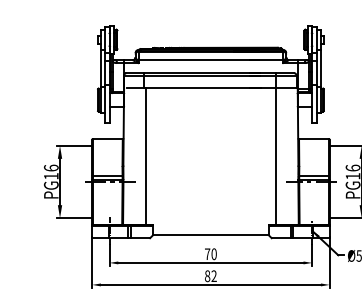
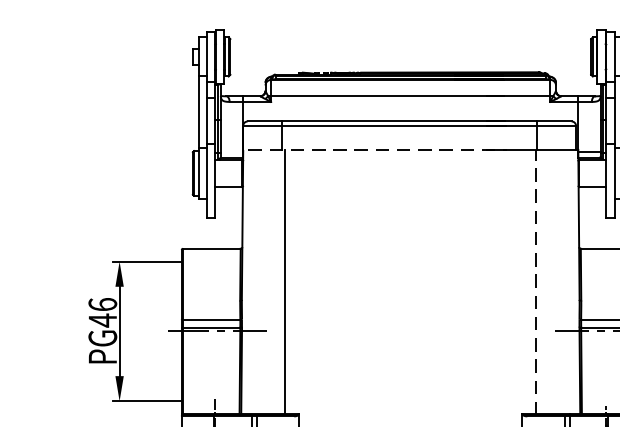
line: (193, 87) -> (377, 149), solid -> dashed
line: (276, 156) -> (537, 282), solid -> dashed
text: (51, 176) -> (103, 320), PG16 -> PG46

